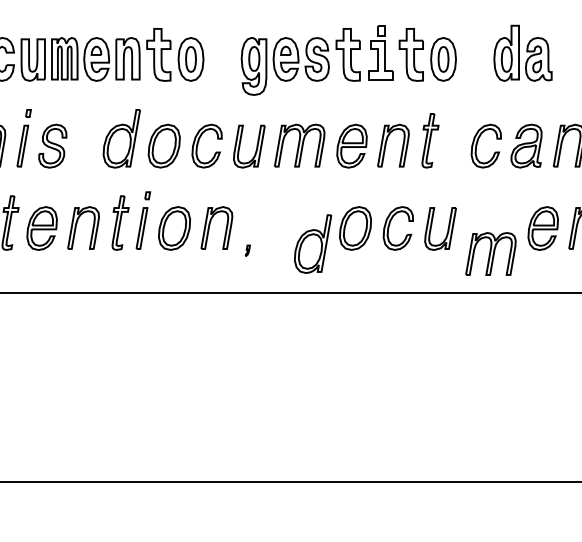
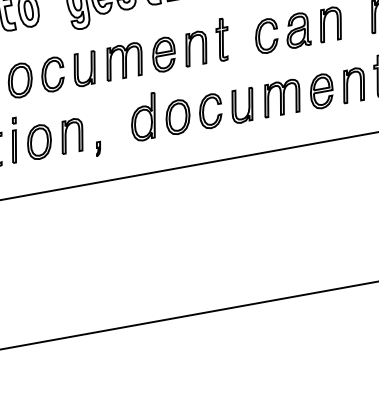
part: (313, 243) -> (144, 116), moved
part: (247, 250) -> (98, 148), size x1.67
part: (490, 253) -> (281, 97), moved

